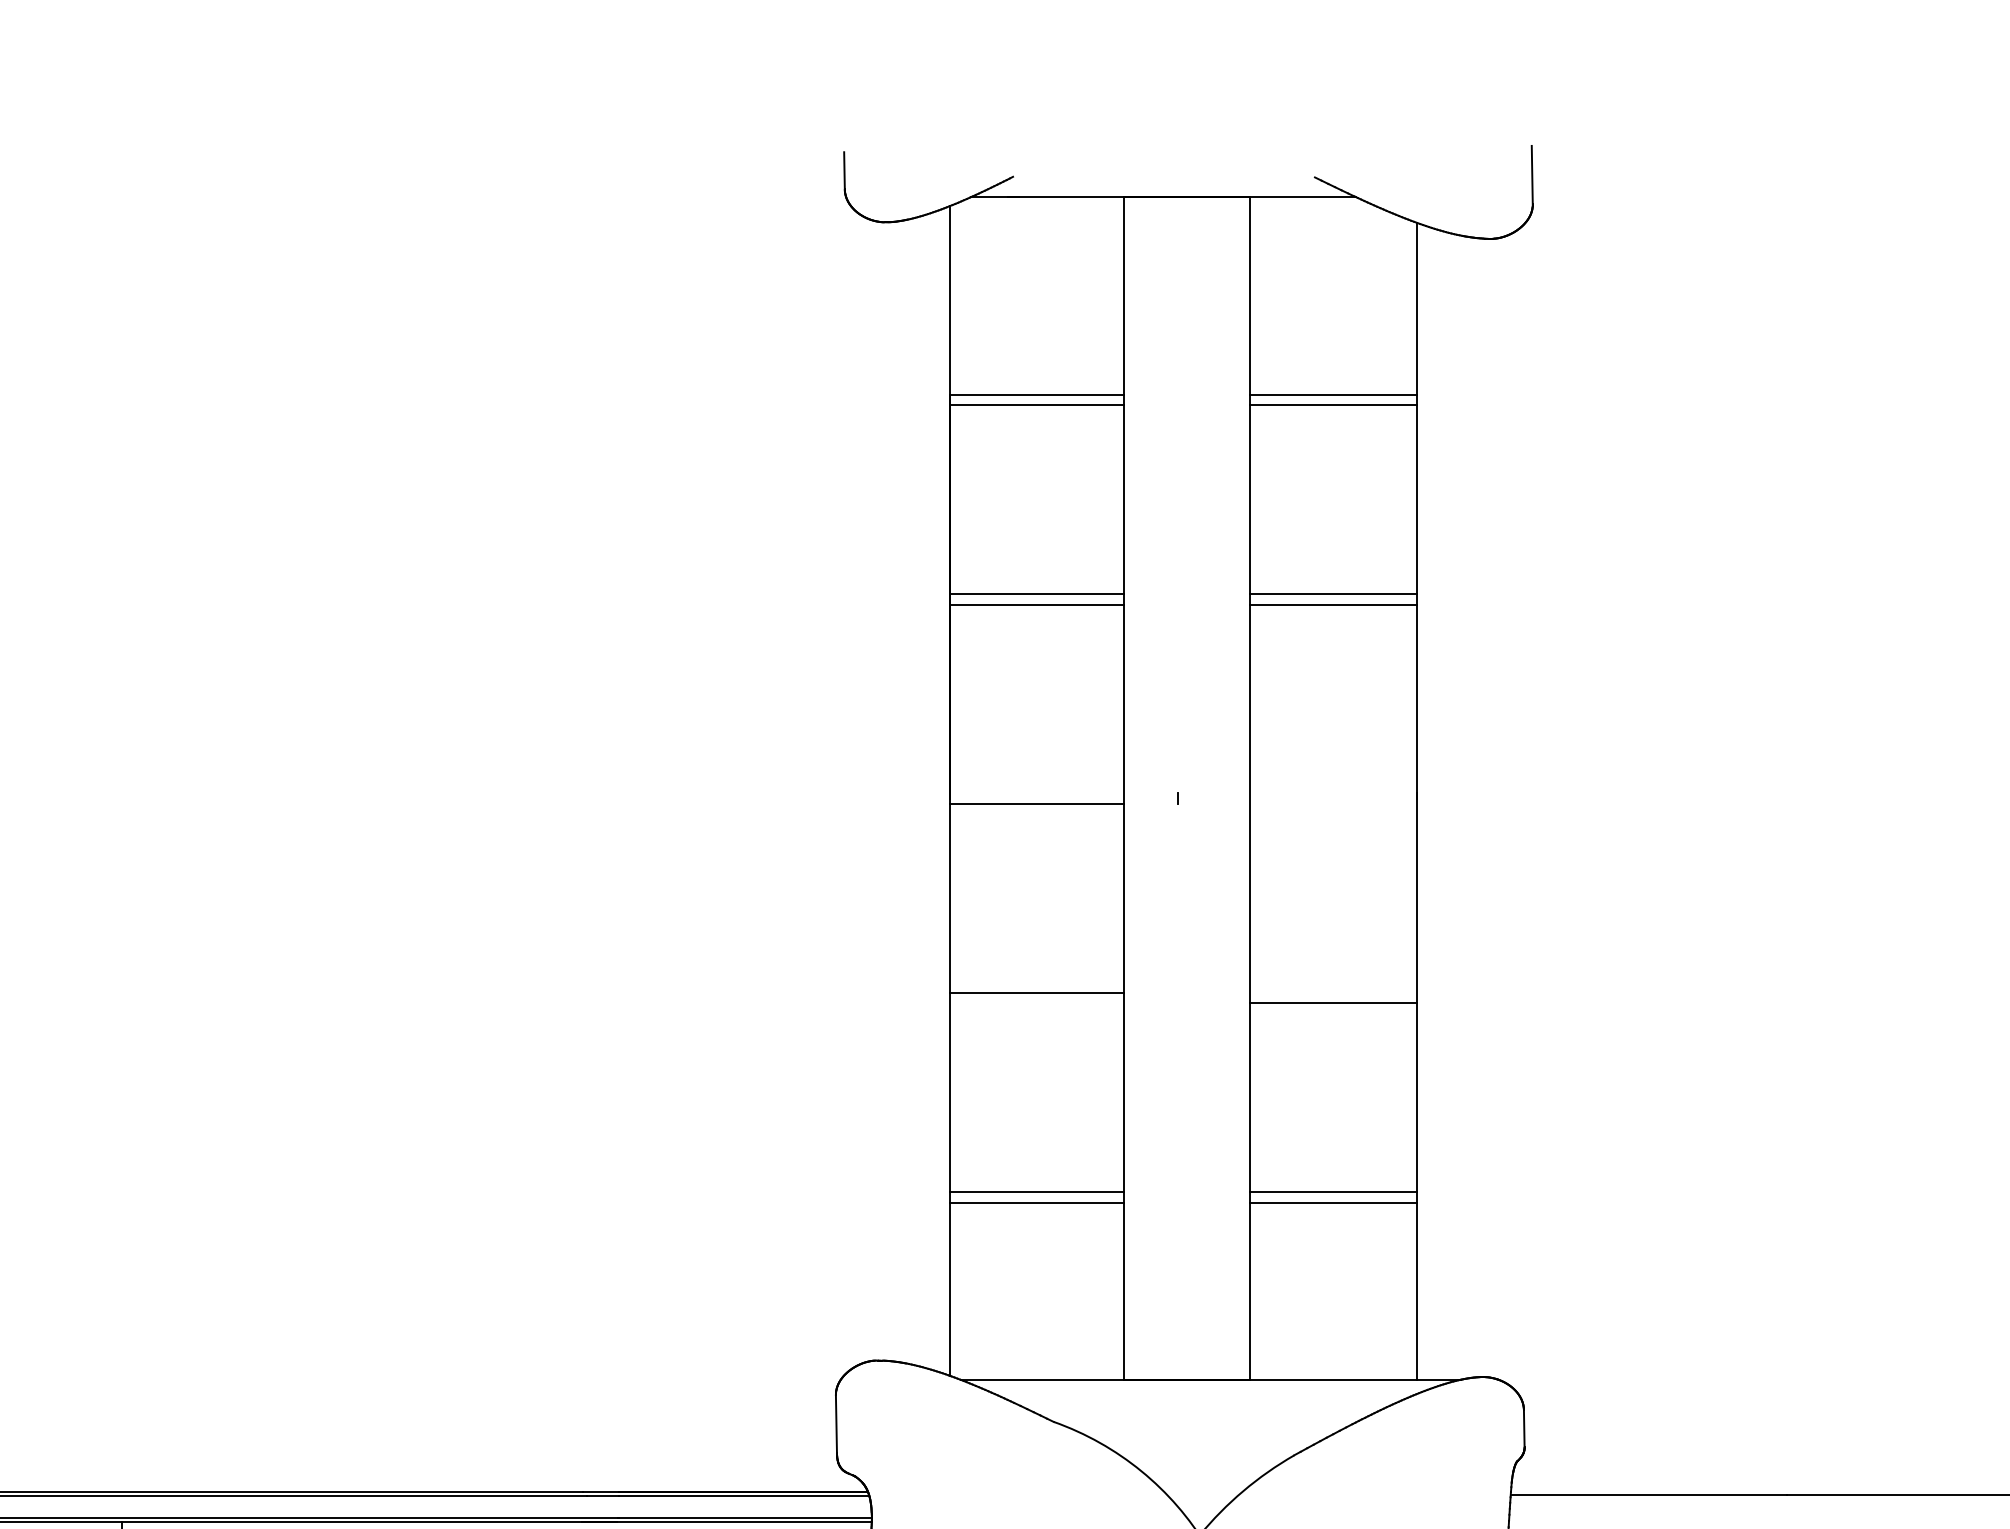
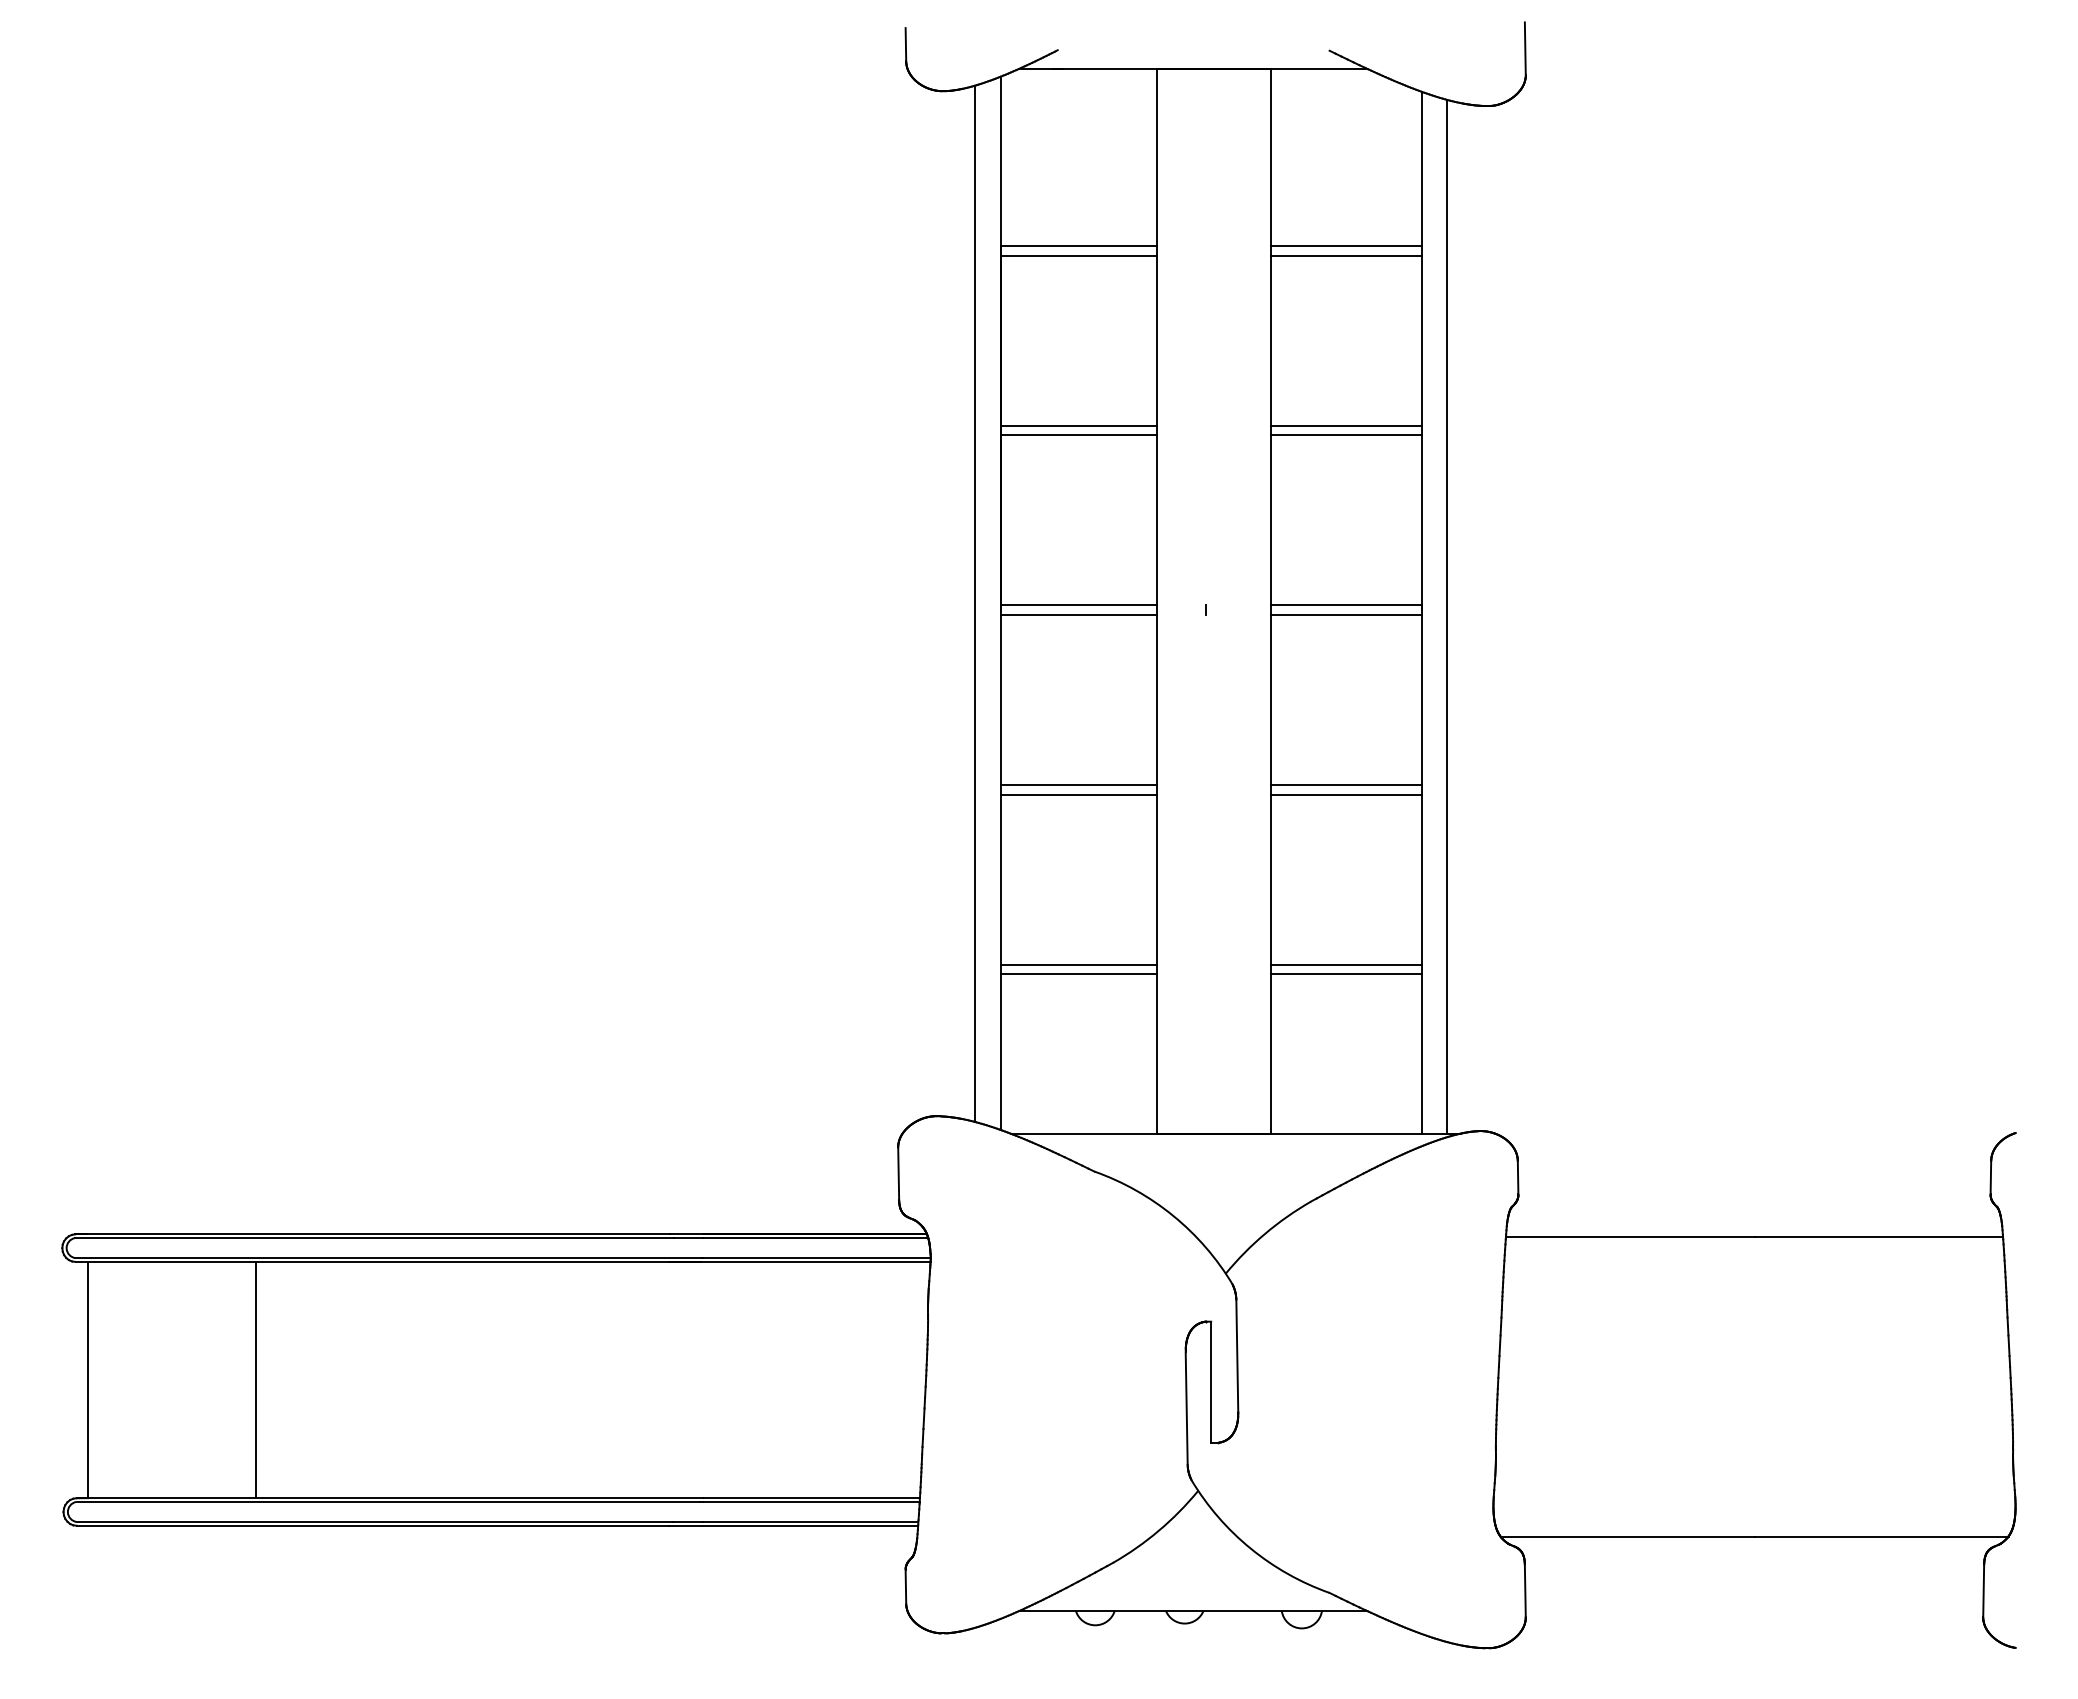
line: (921, 791) -> (975, 603), added
line: (1036, 793) -> (1078, 605), added
line: (1332, 793) -> (1345, 605), added
line: (1332, 804) -> (1345, 615), added
line: (1445, 805) -> (1447, 616), added
line: (1332, 993) -> (1345, 785), added
line: (1036, 1003) -> (1078, 794), added

